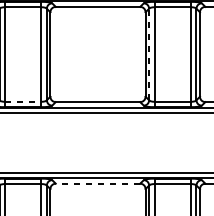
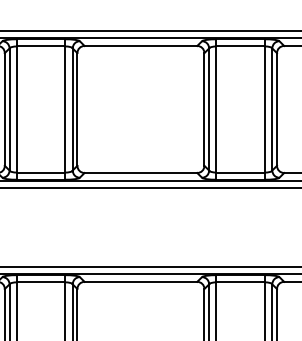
line: (149, 54) -> (209, 109), dashed -> solid
line: (23, 101) -> (41, 172), dashed -> solid
line: (97, 183) -> (140, 281), dashed -> solid

